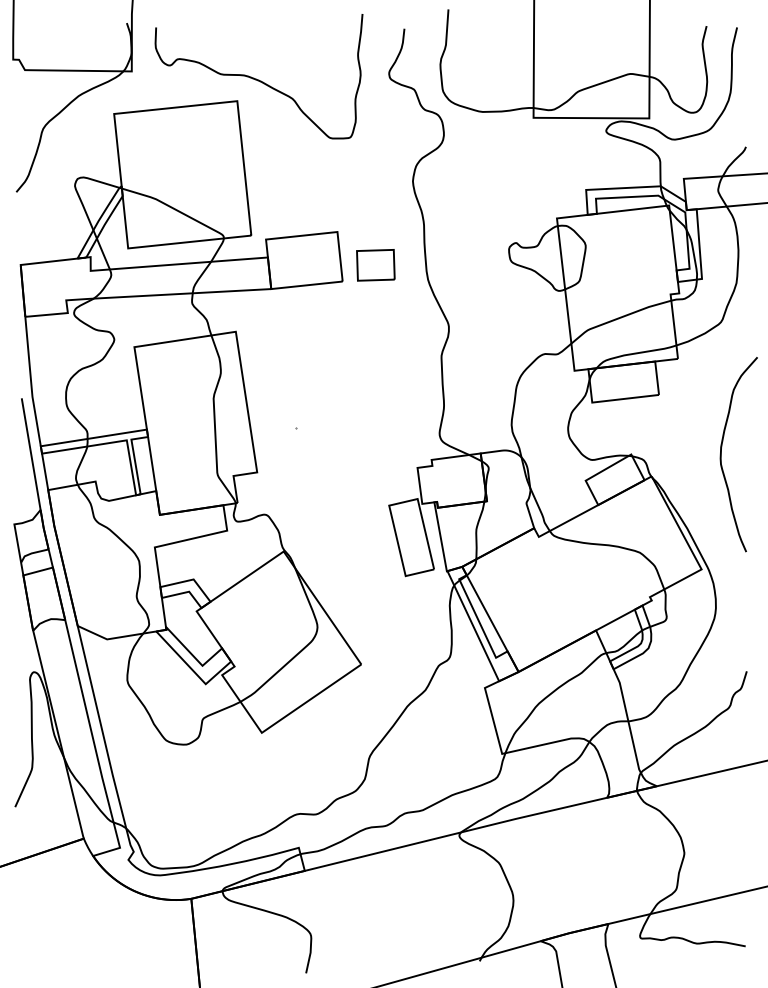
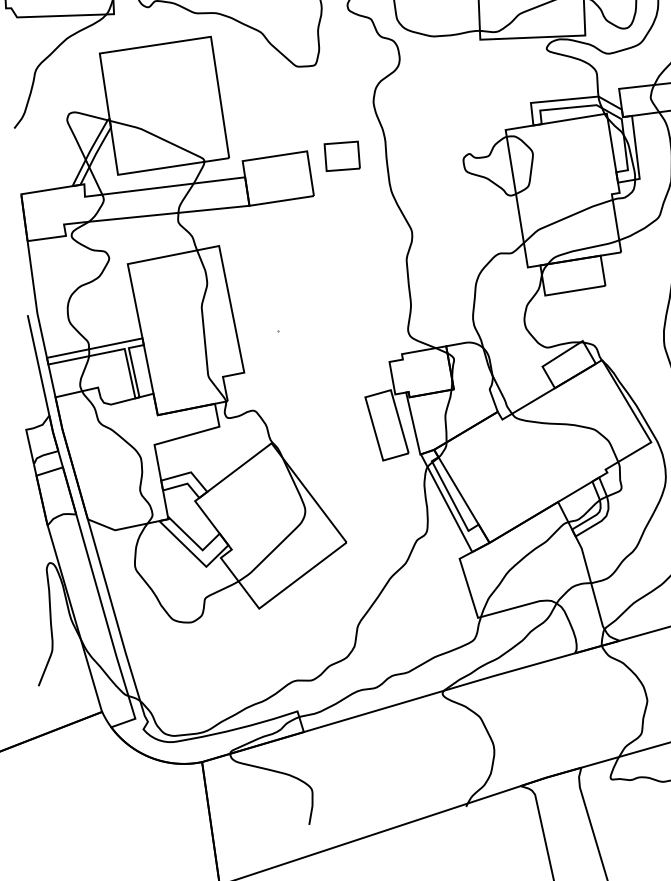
part: (375, 265) -> (341, 156), moved

